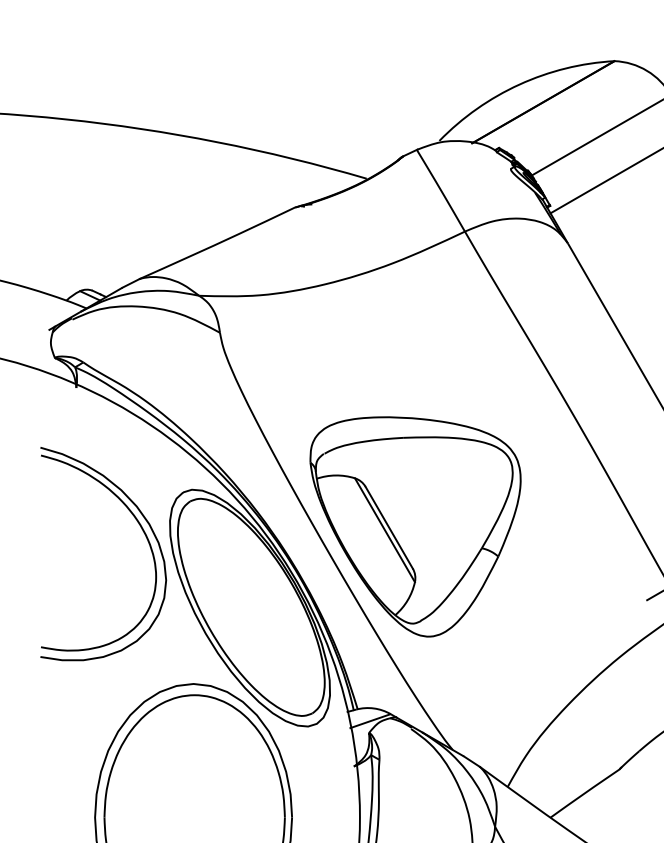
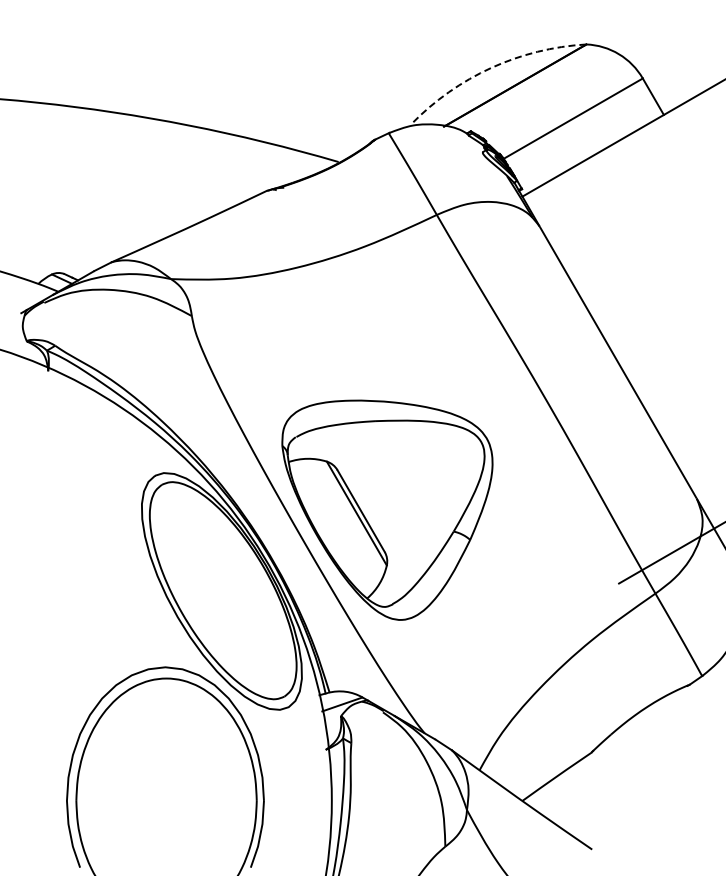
arc: (519, 84) -> (491, 67), solid -> dashed
part: (143, 533) -> (115, 516), removed

